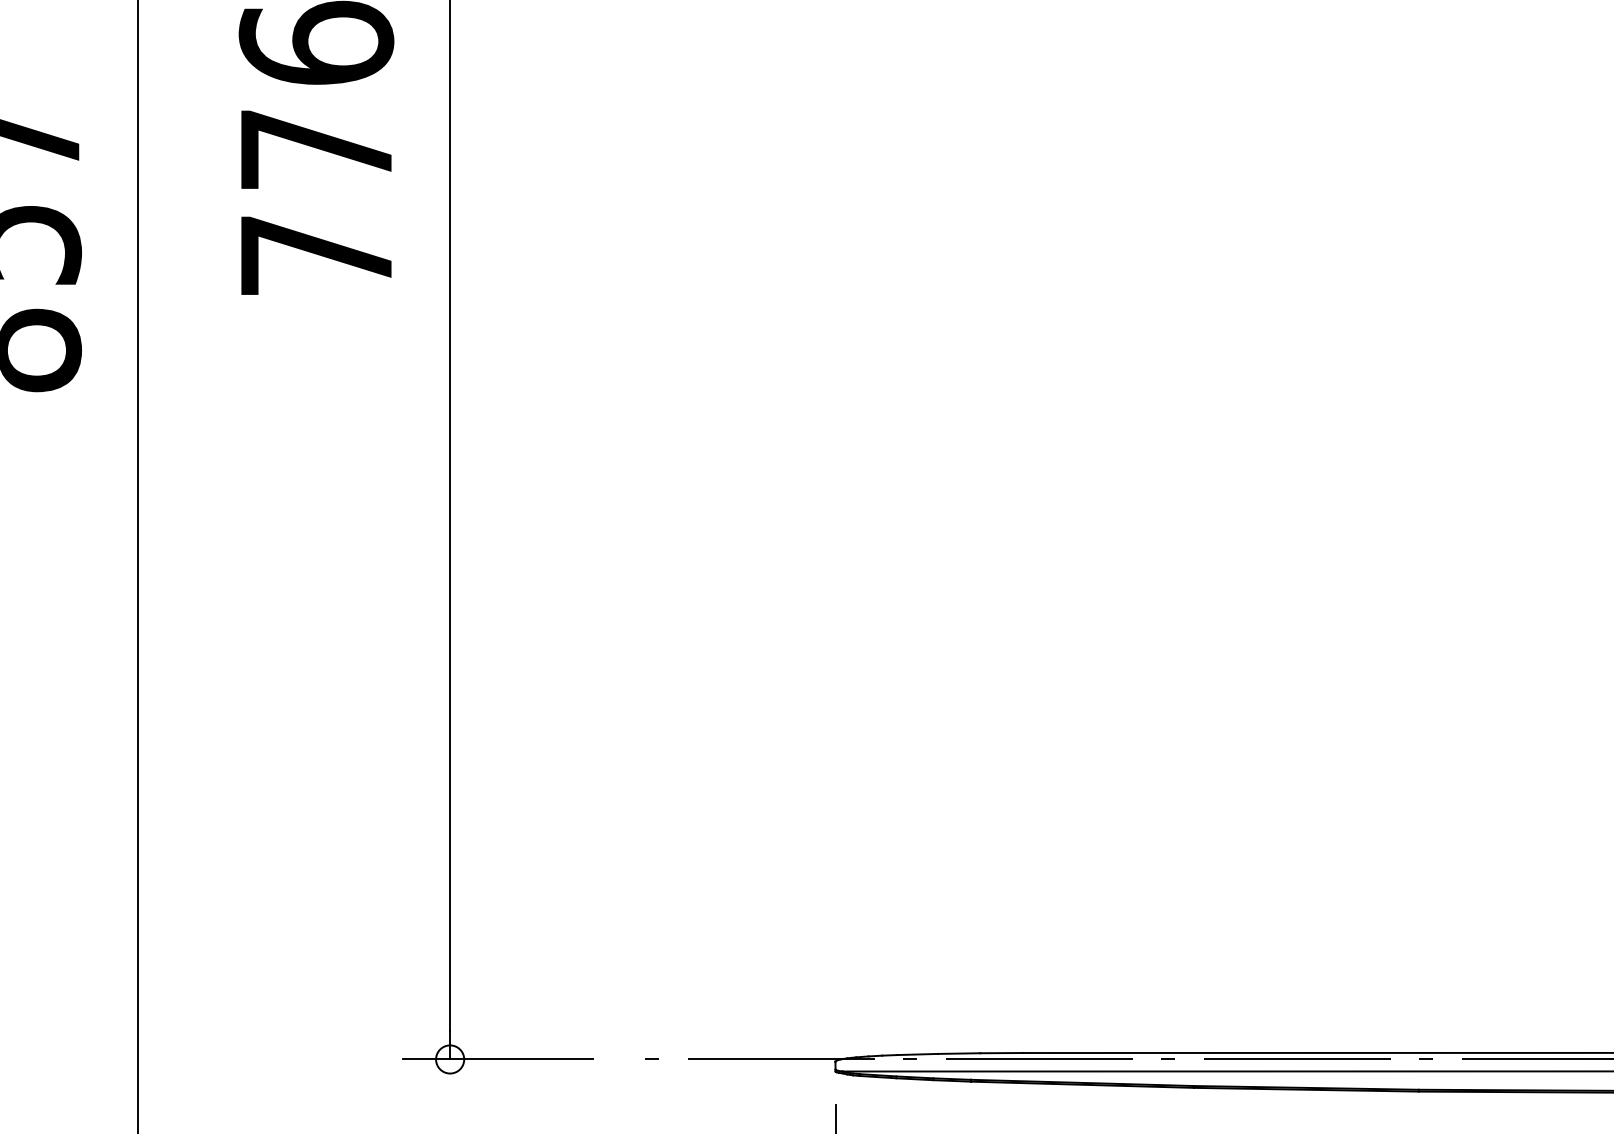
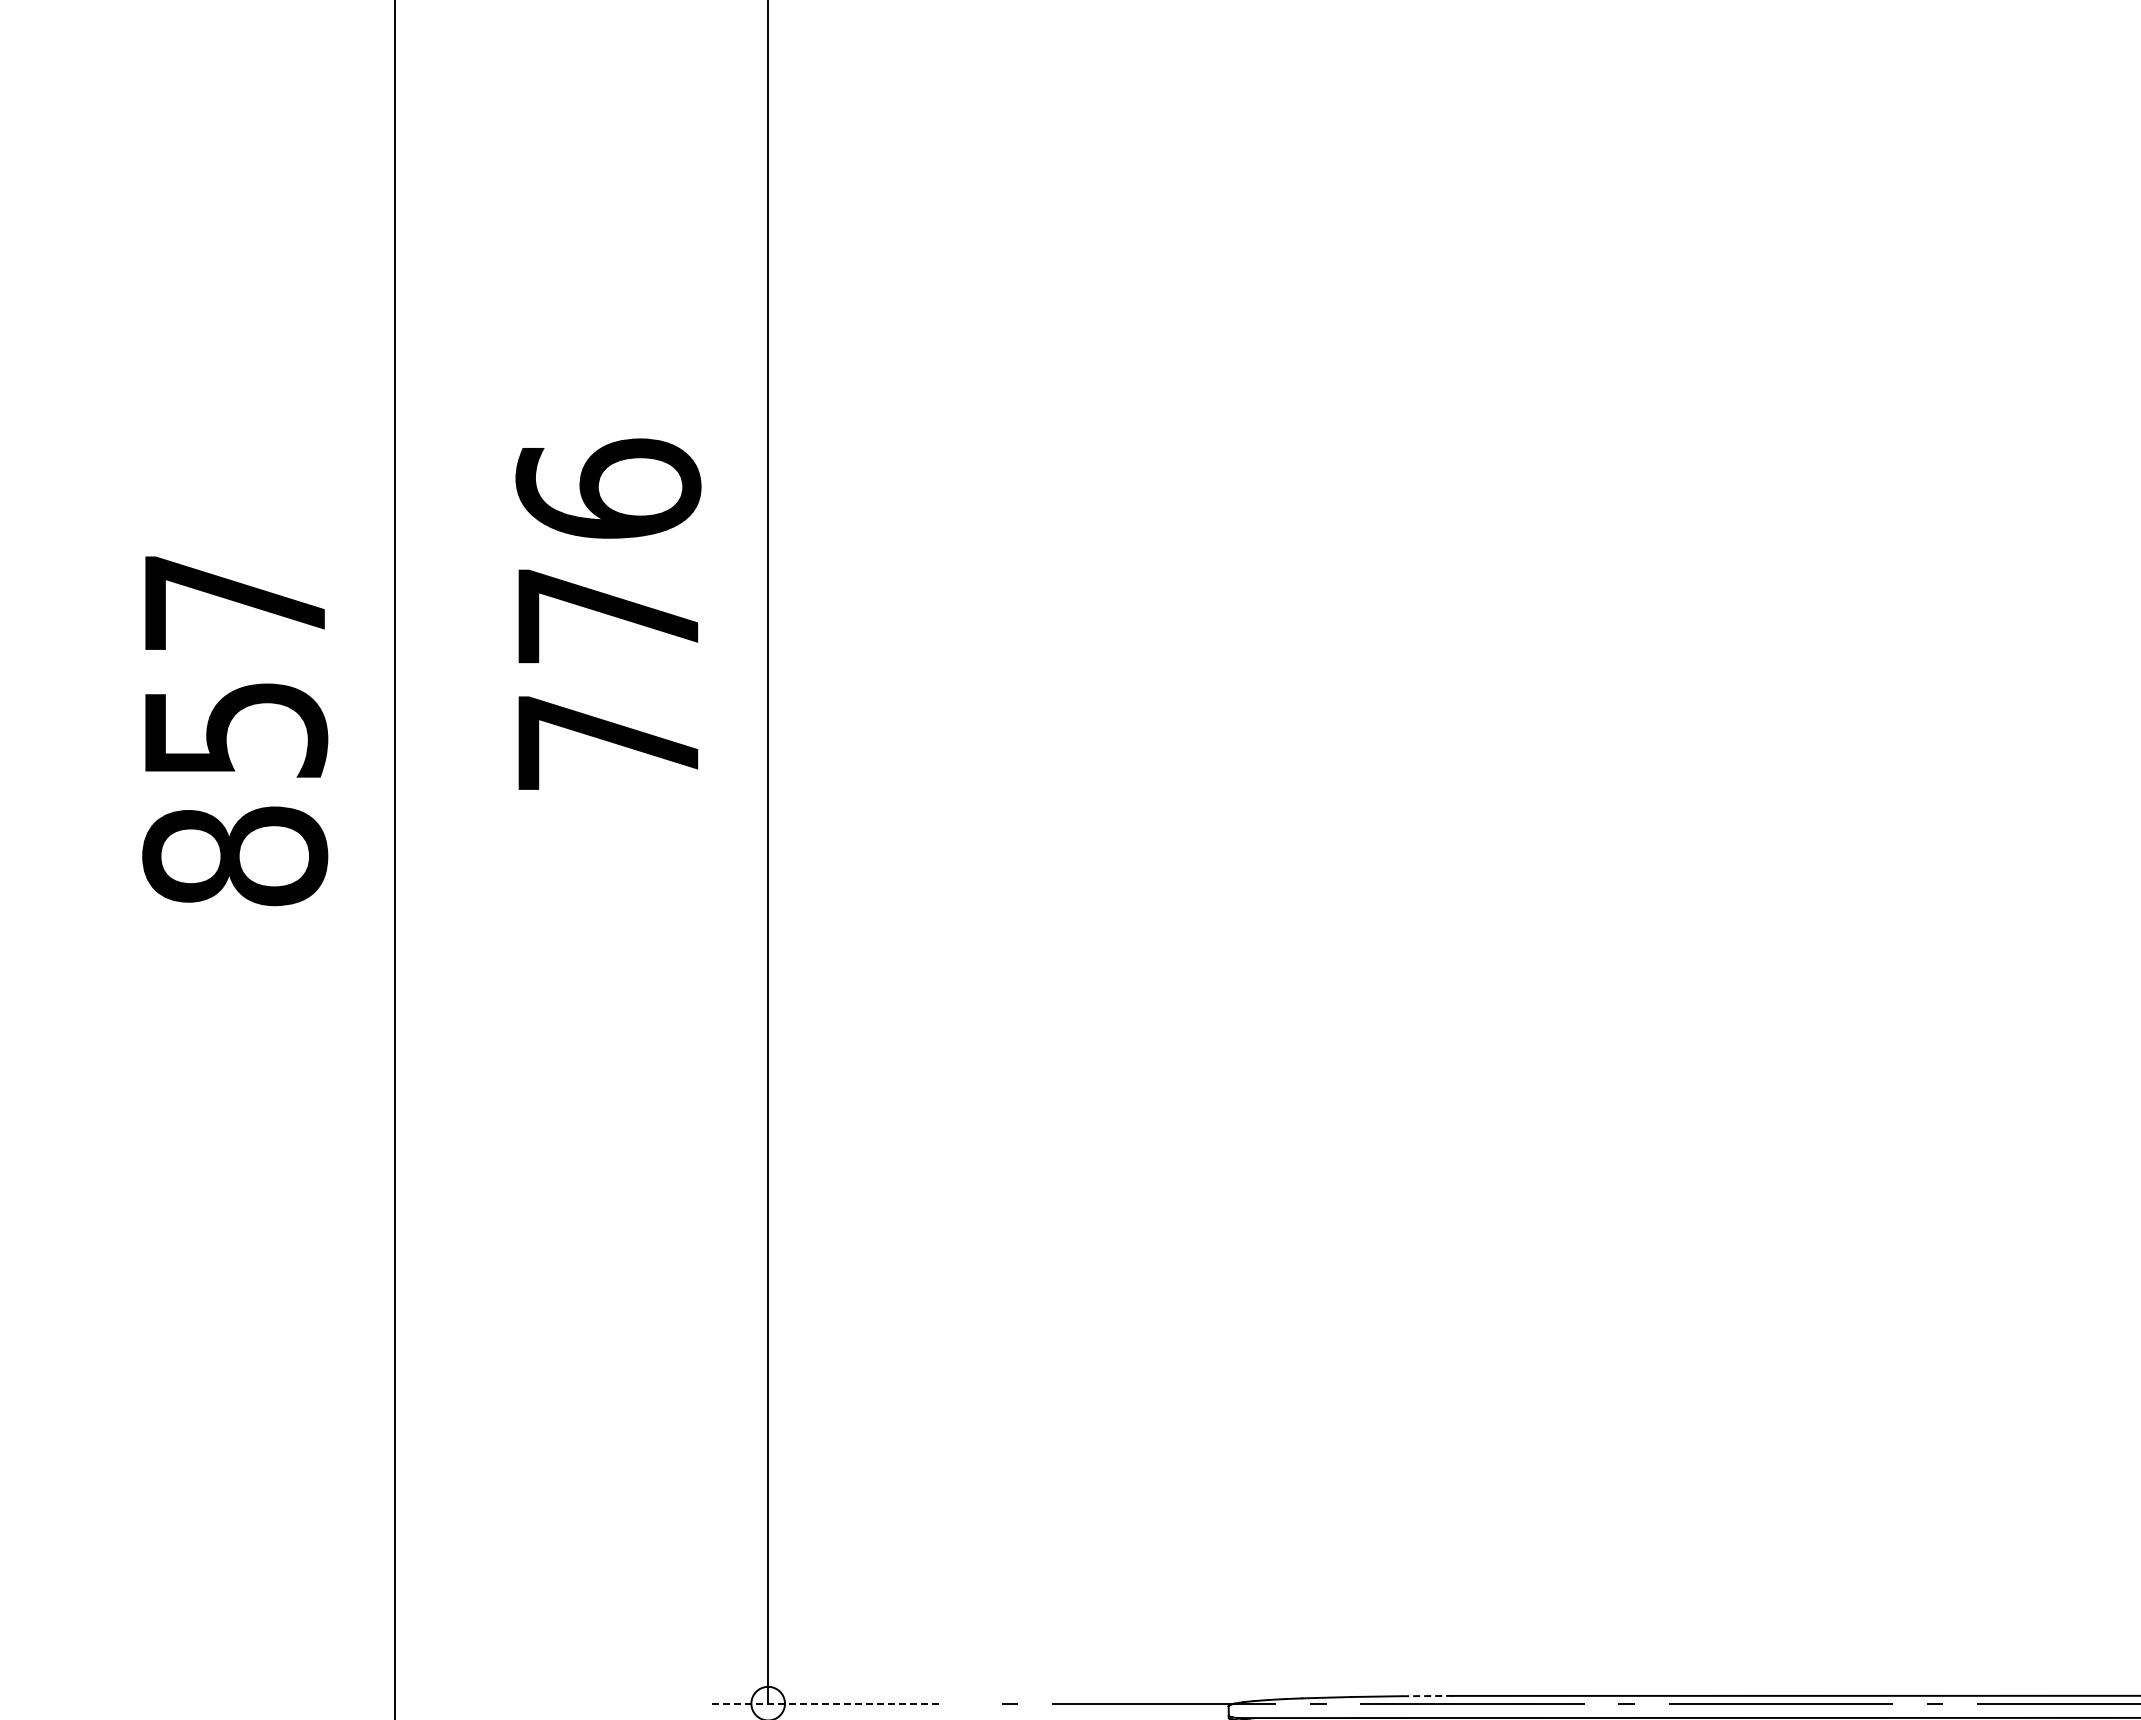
line: (1001, 1053) -> (1427, 1696), solid -> dashed
line: (498, 1059) -> (825, 1703), solid -> dashed

